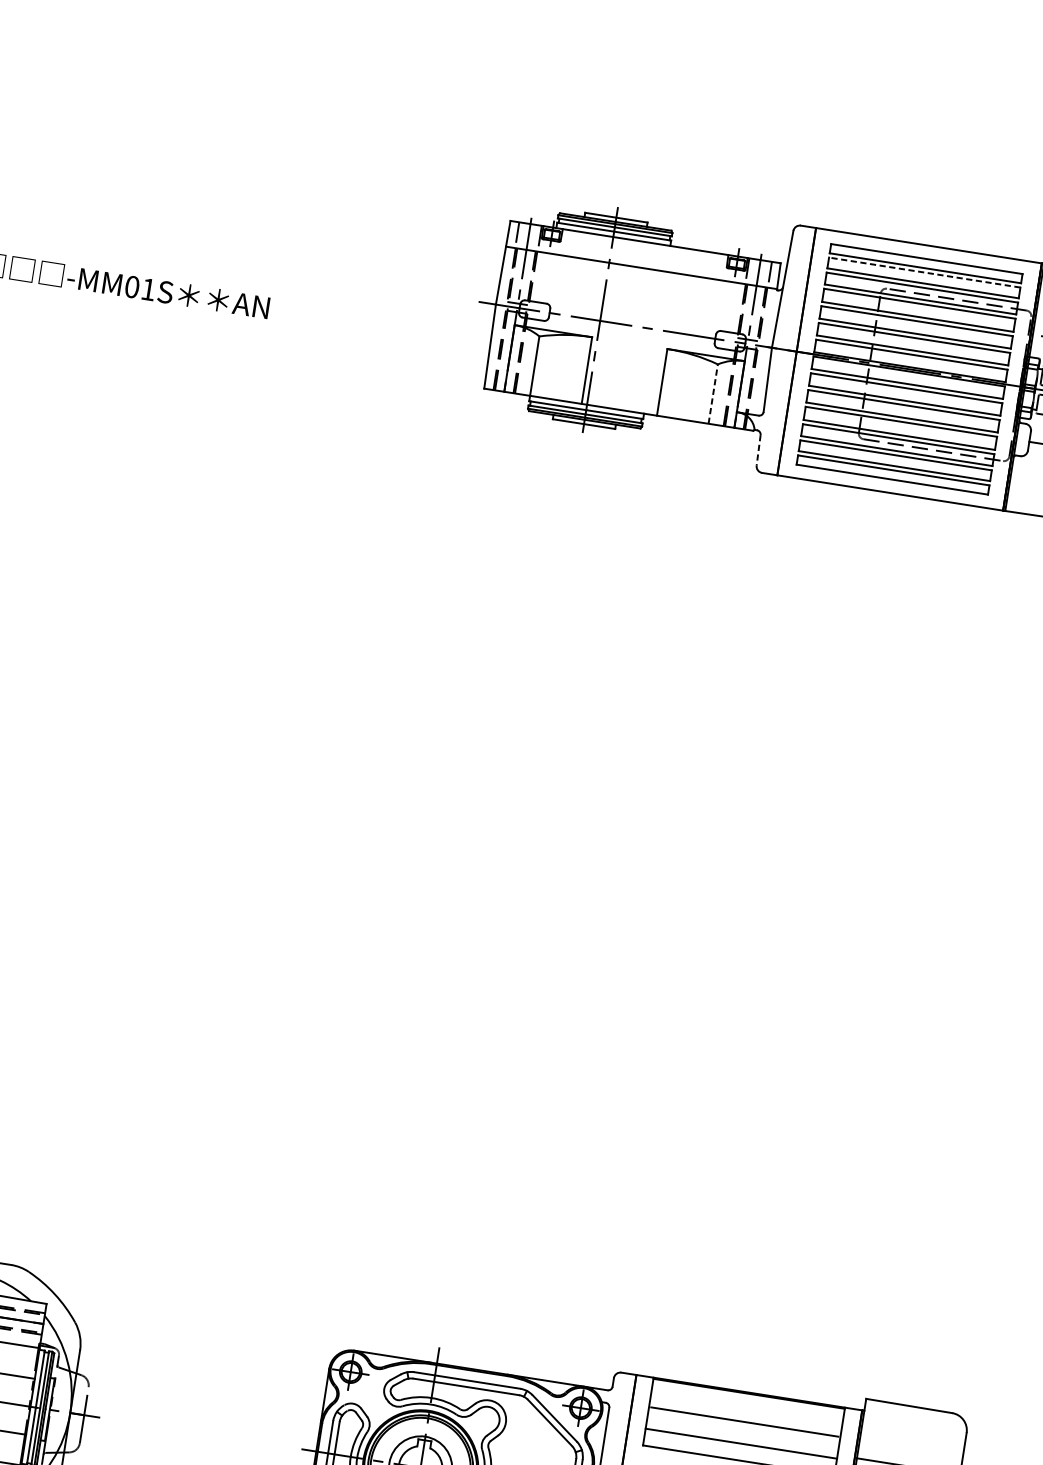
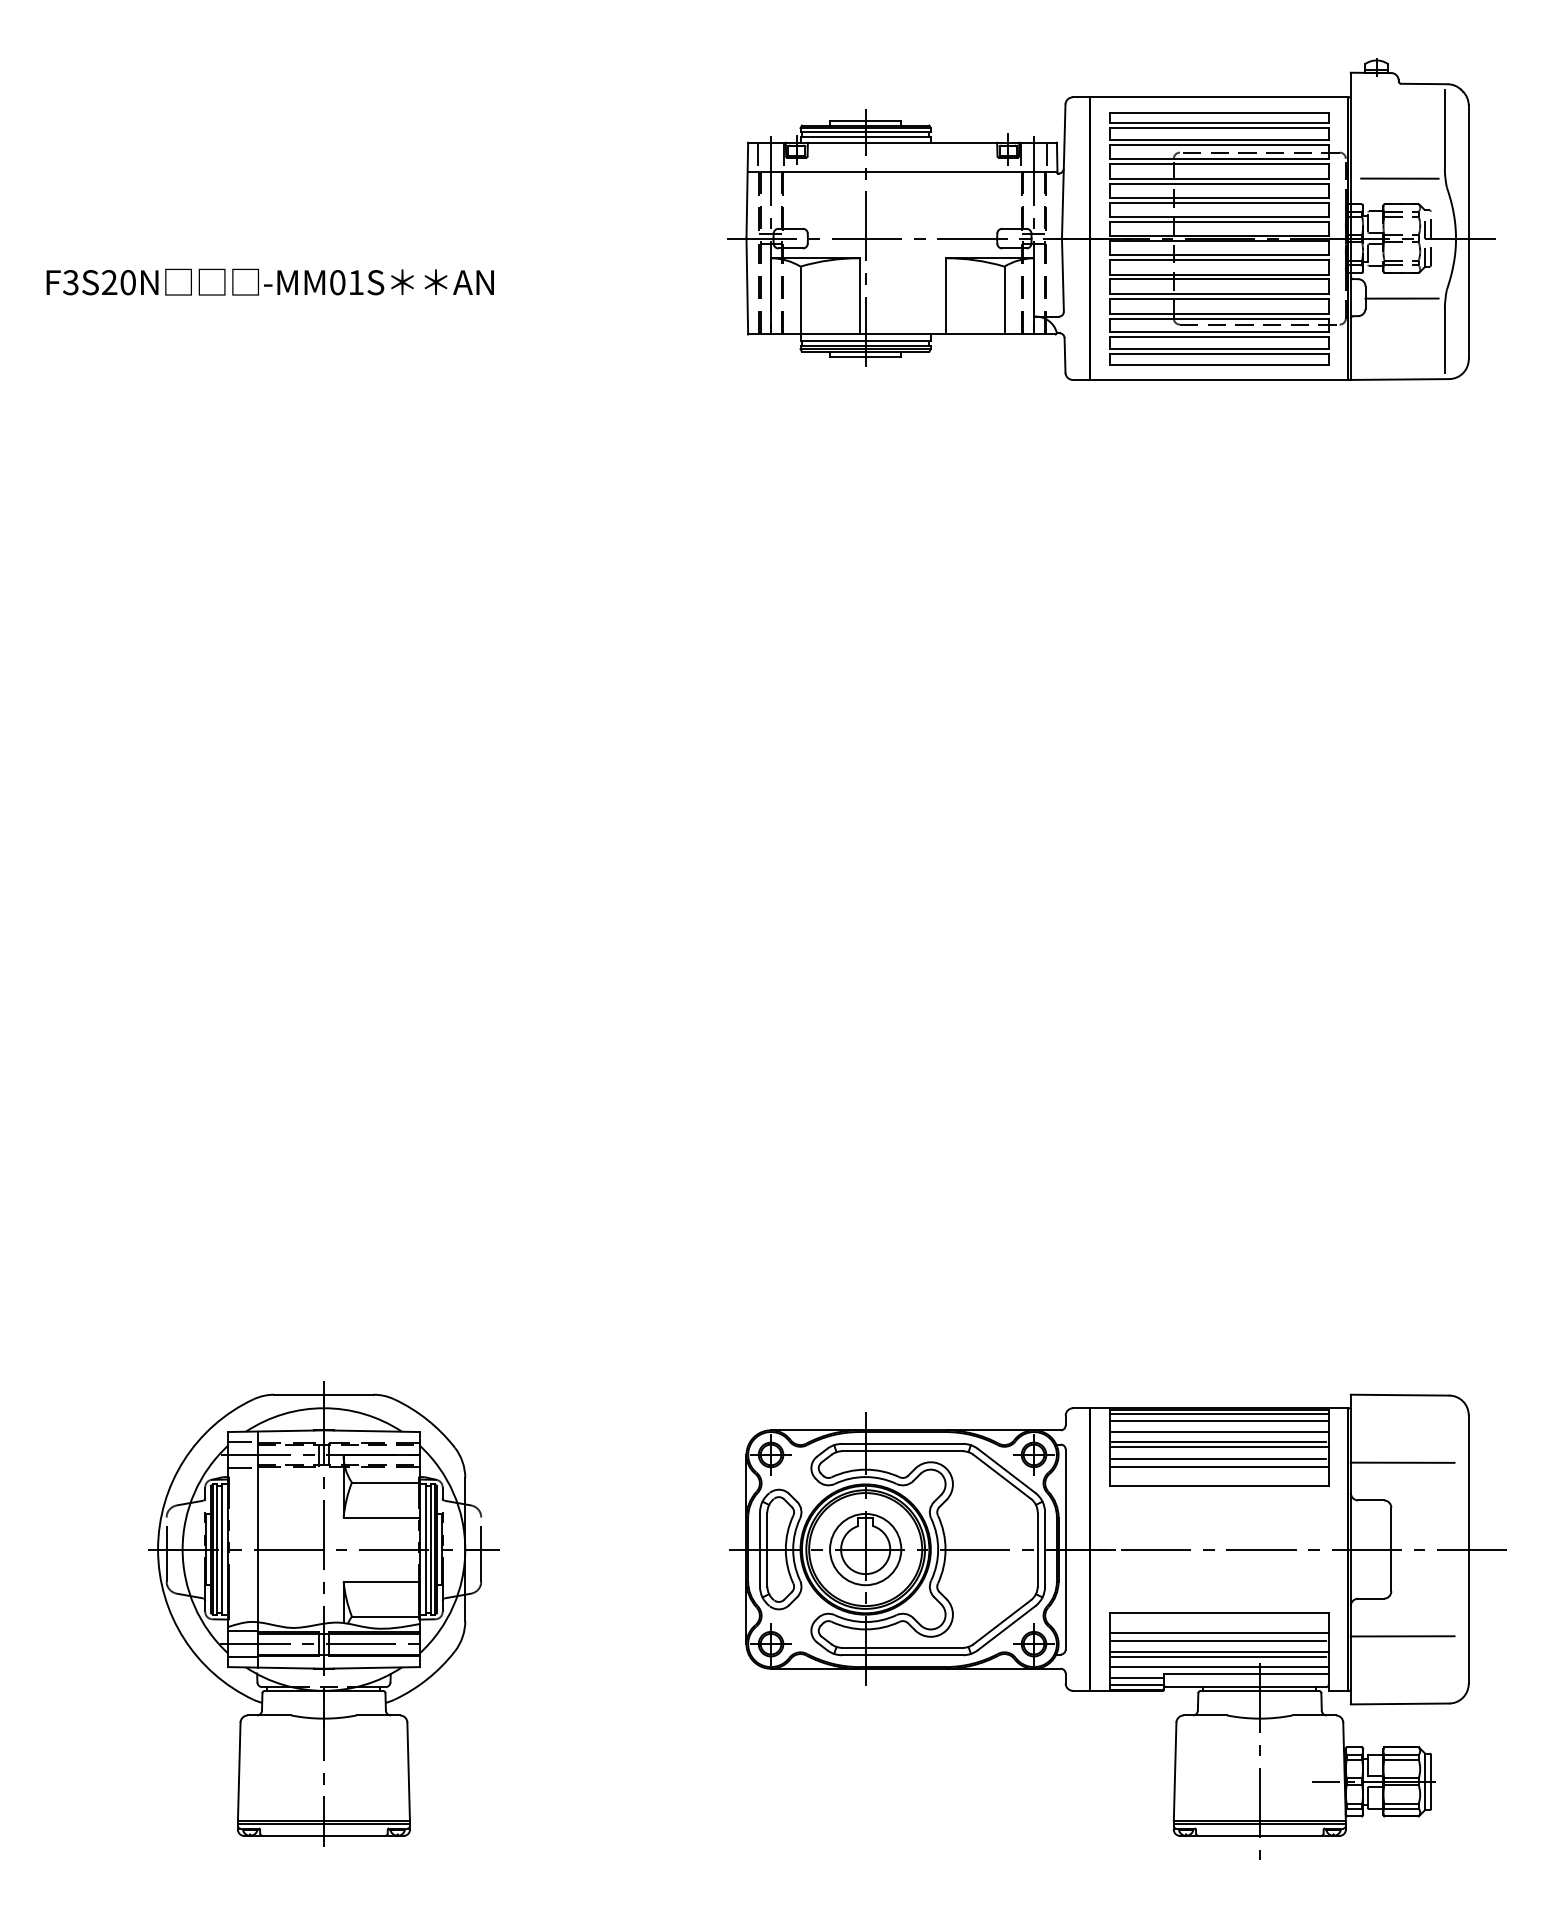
line: (924, 272) -> (1218, 128), dashed -> solid
line: (713, 394) -> (1004, 300), dashed -> solid
line: (759, 450) -> (1065, 355), dashed -> solid
line: (747, 1397) -> (1218, 1413), added
line: (746, 1403) -> (1218, 1420), added
line: (745, 1412) -> (1218, 1431), added
line: (743, 1426) -> (1218, 1446), added
line: (742, 1436) -> (1219, 1458), added

